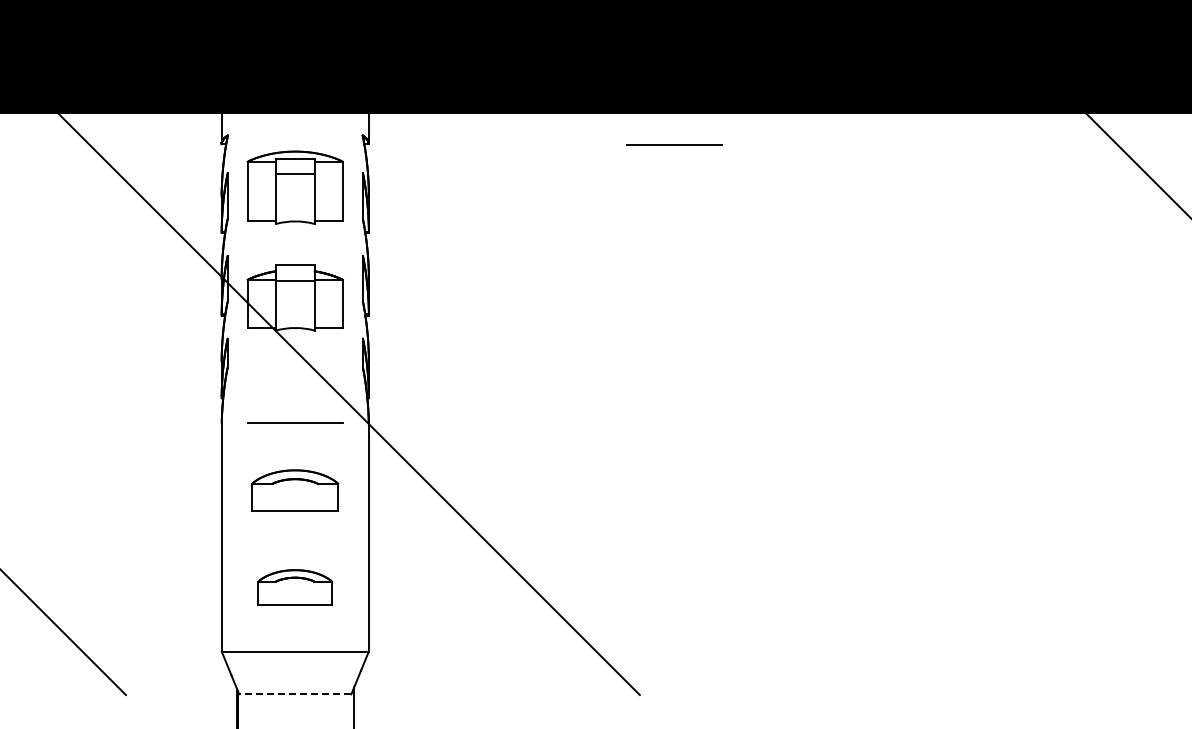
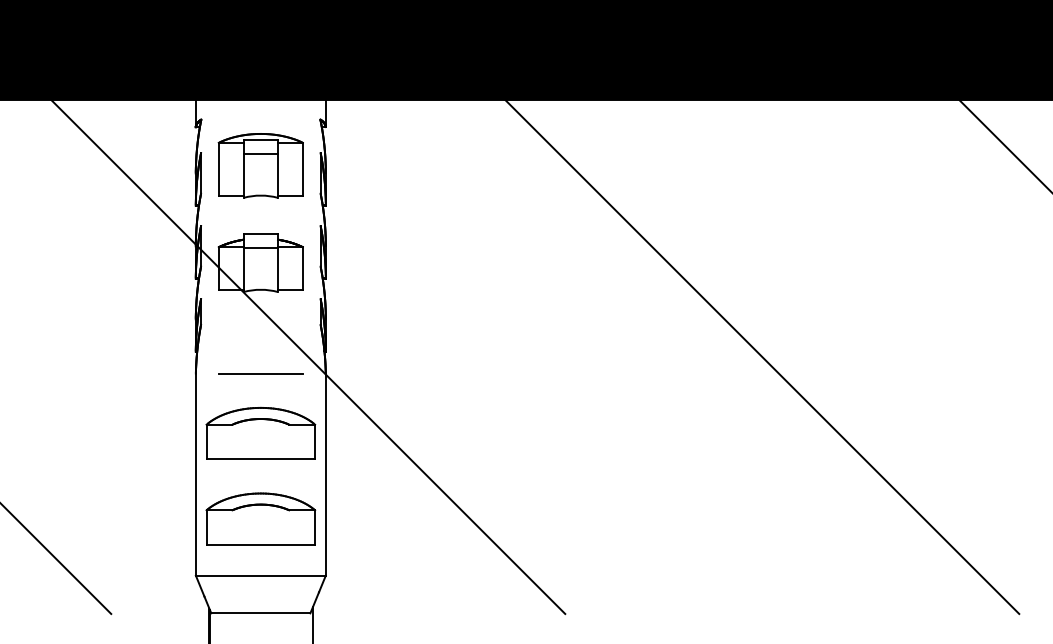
line: (674, 144) -> (595, 127), removed
line: (862, 403) -> (761, 356), added
part: (294, 490) -> (260, 433), size x1.43
part: (294, 587) -> (260, 518), size x1.67
line: (294, 694) -> (260, 613), dashed -> solid

